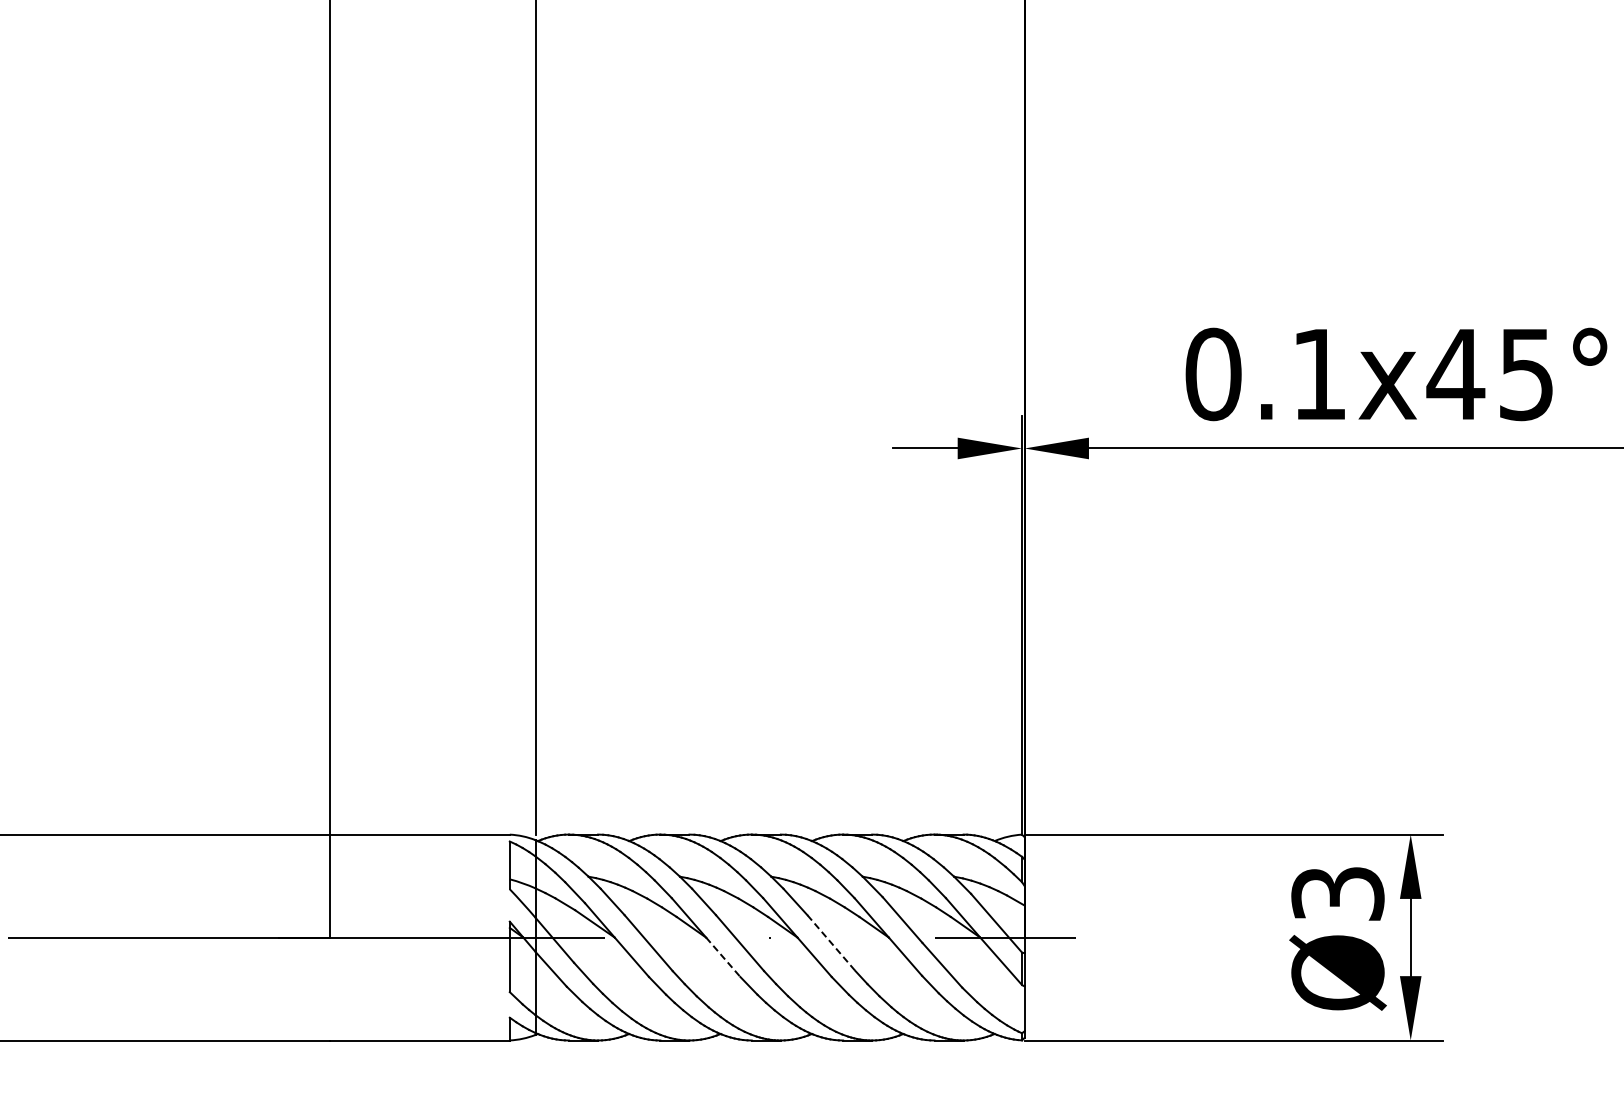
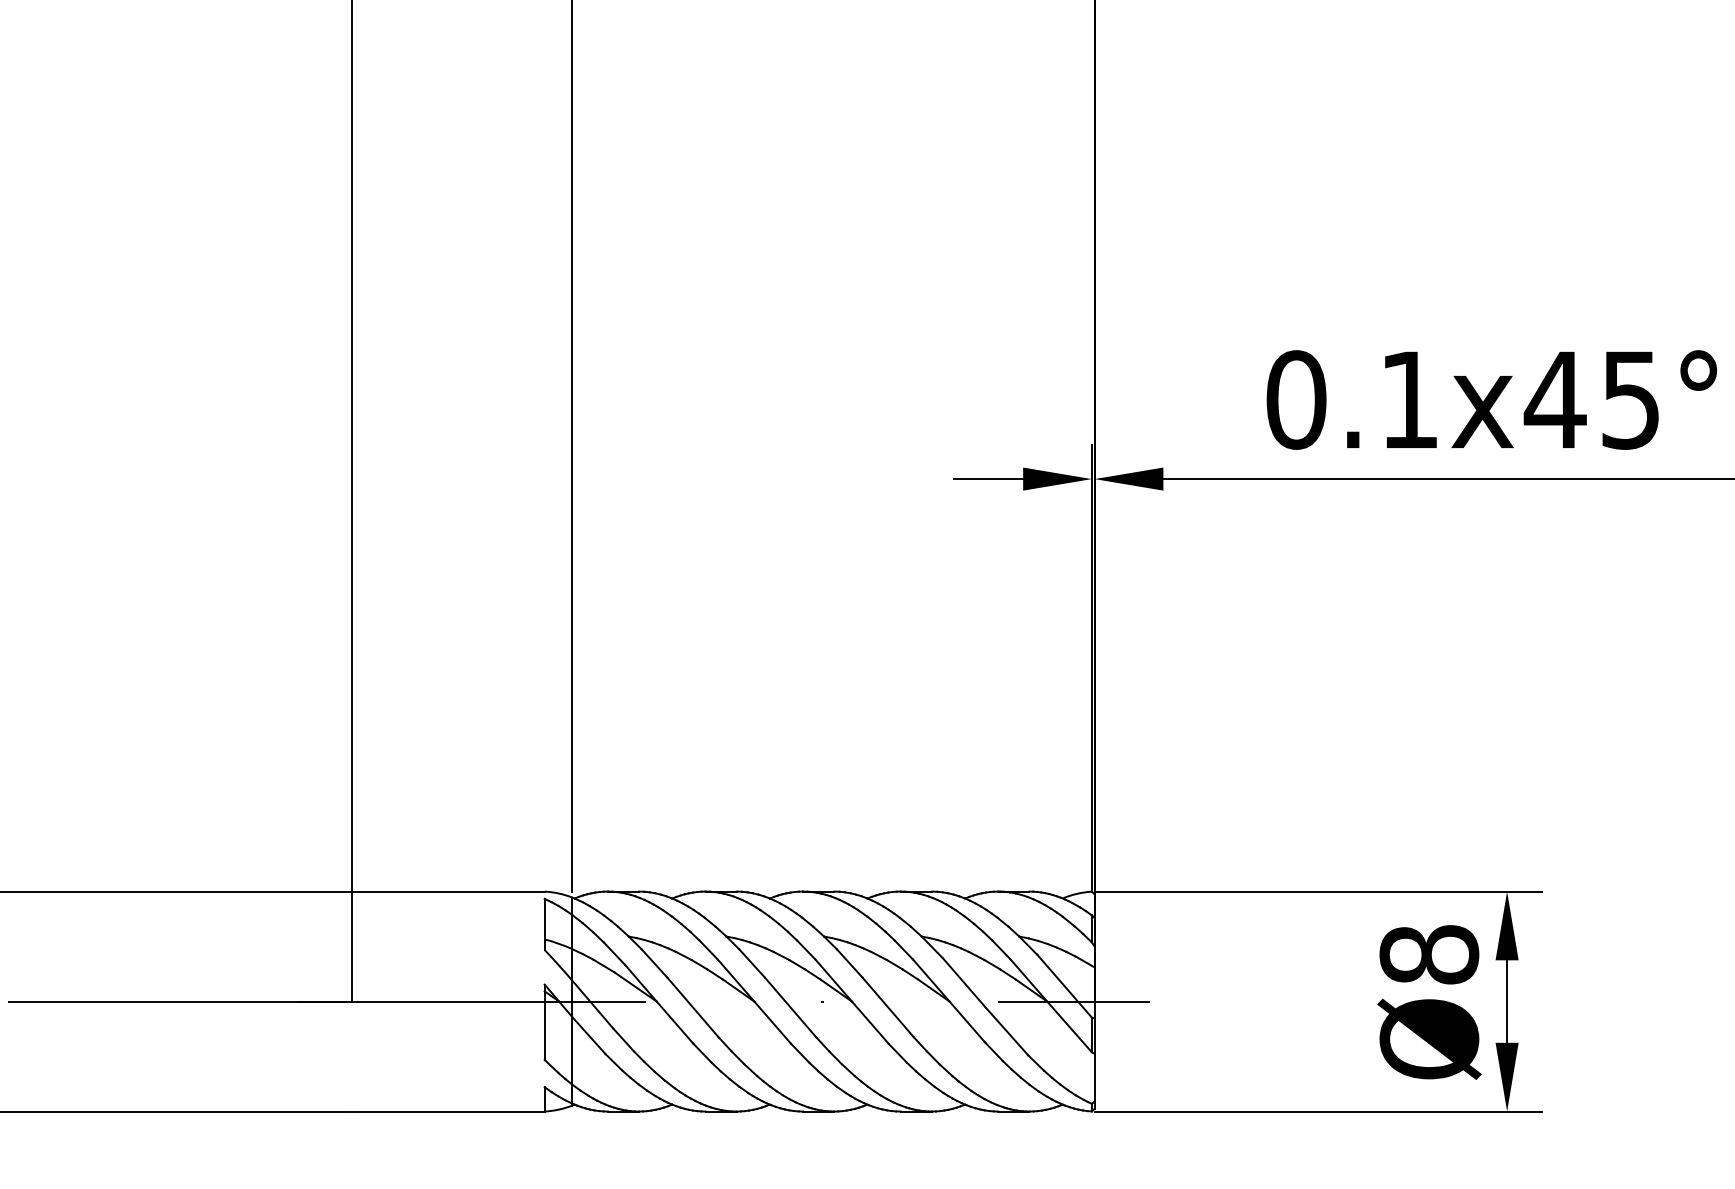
text: (1337, 893) -> (1428, 954), Ø3 -> Ø8
line: (831, 943) -> (888, 1007), dashed -> solid
line: (723, 957) -> (772, 1022), dashed -> solid

